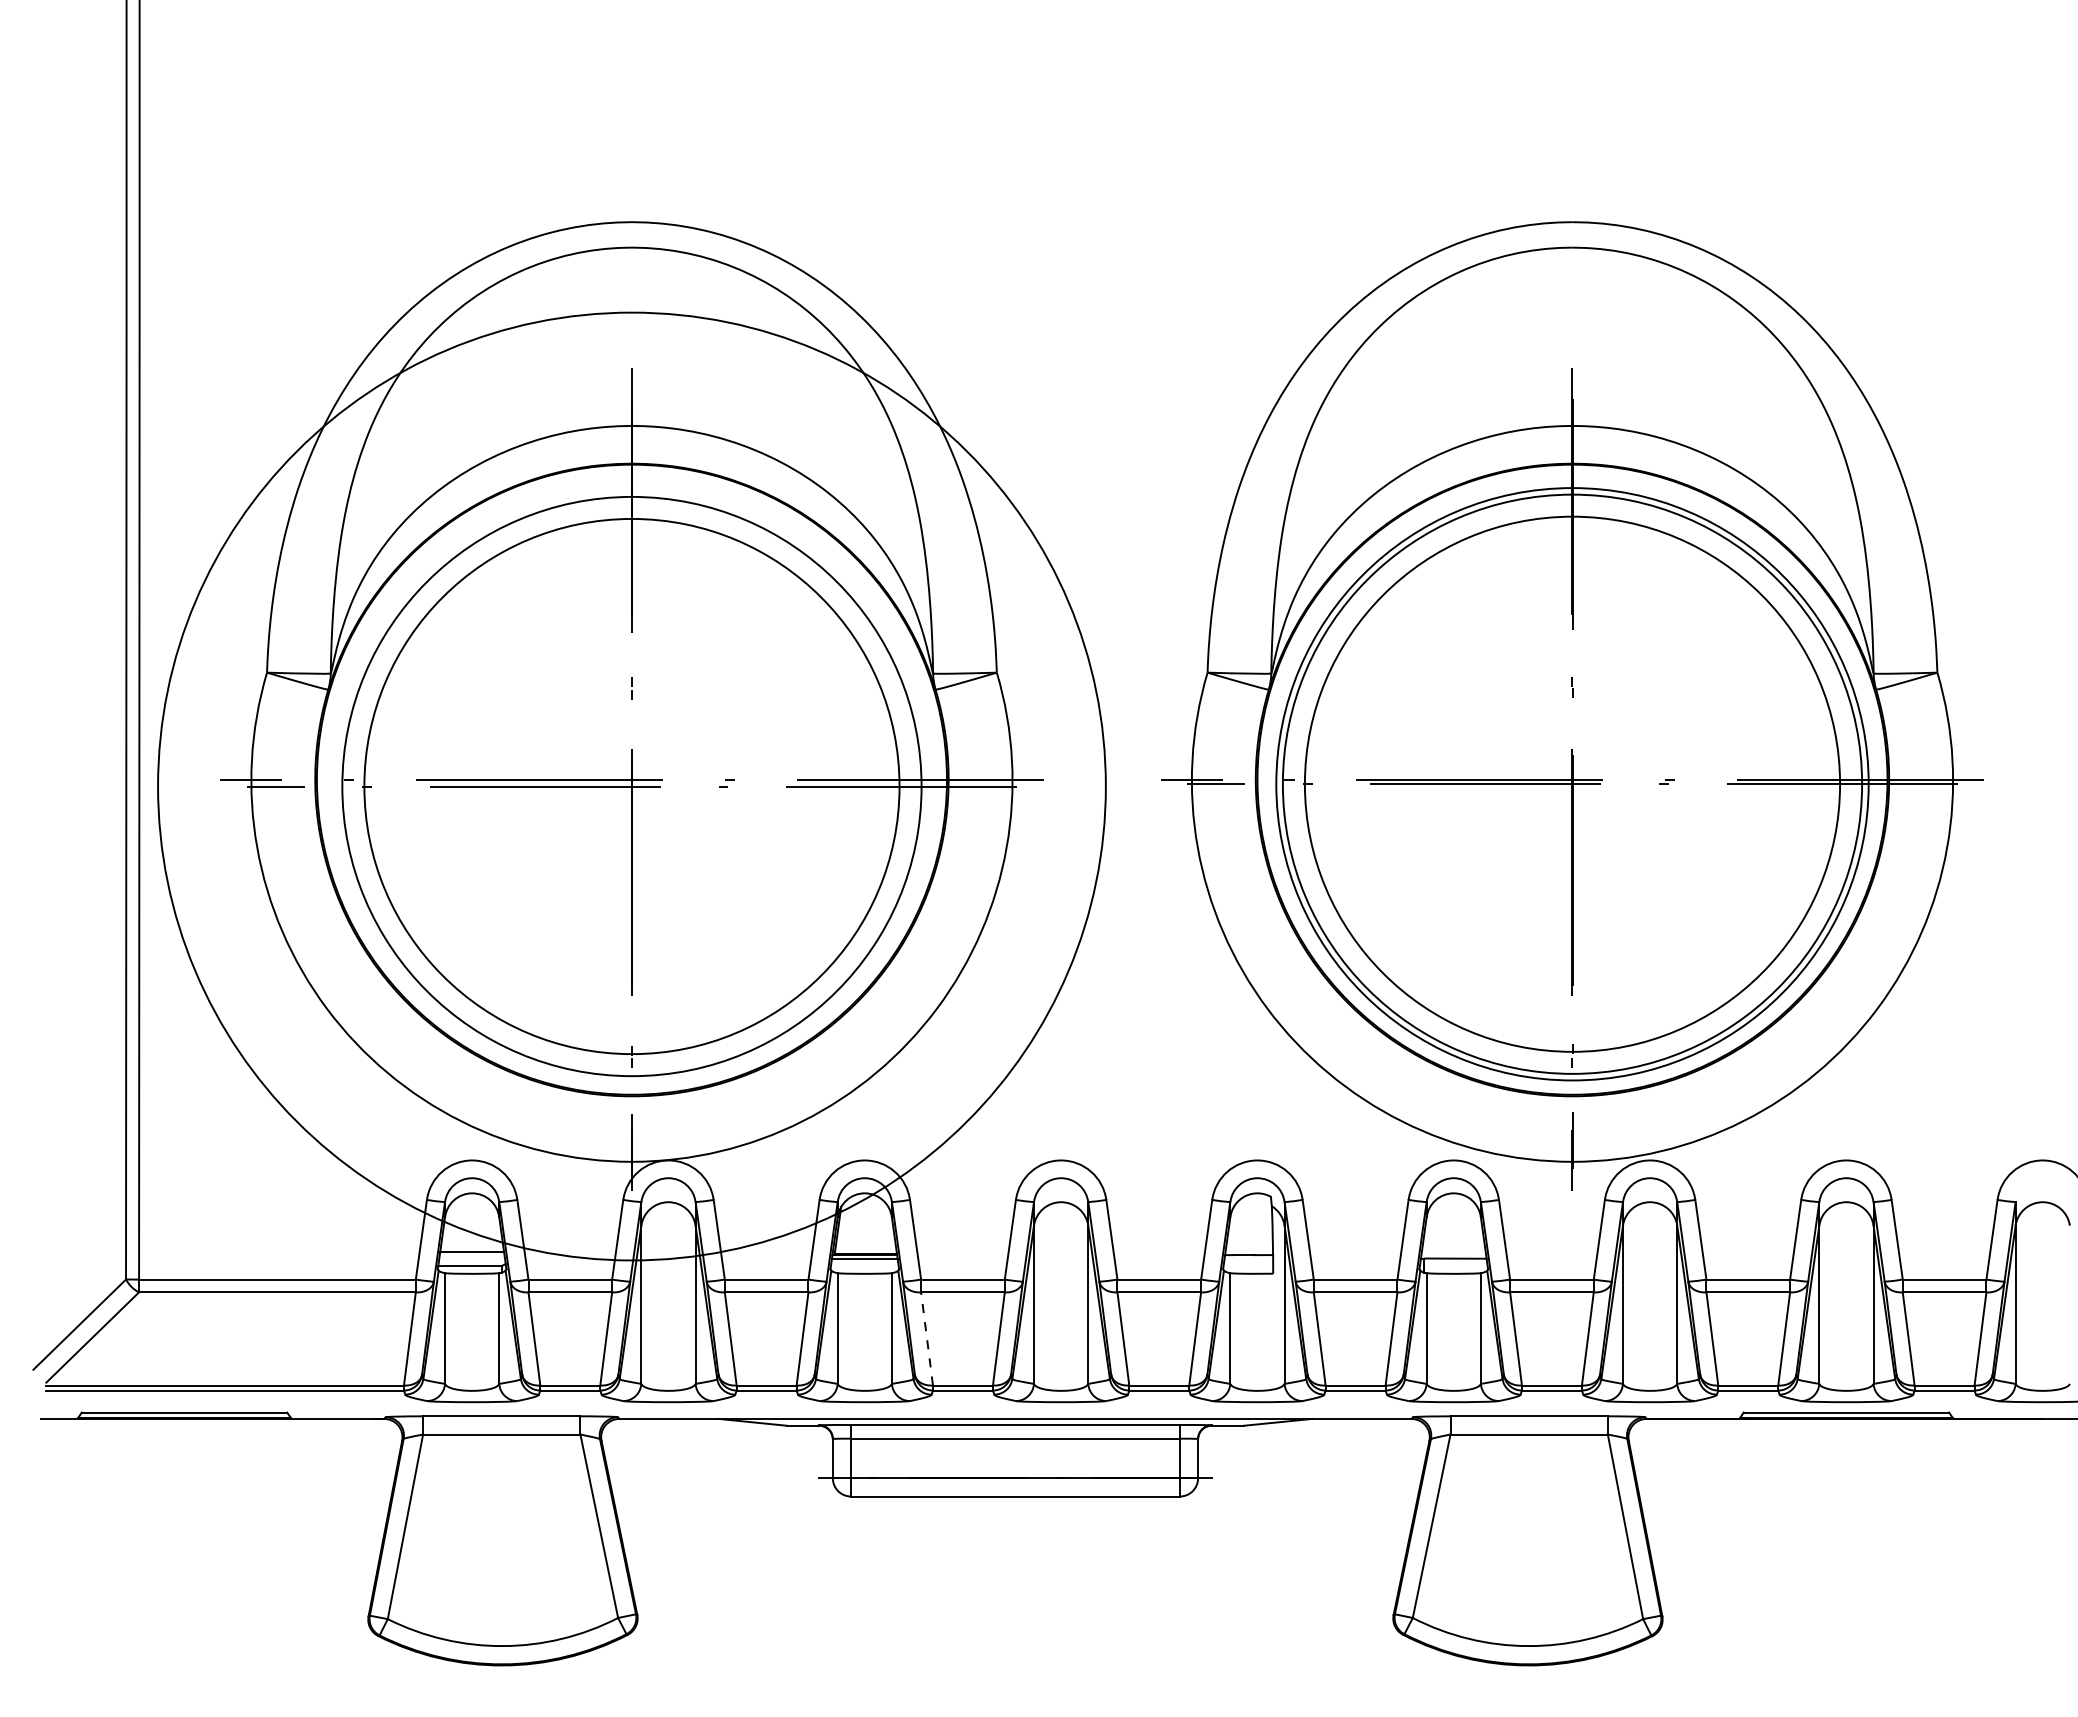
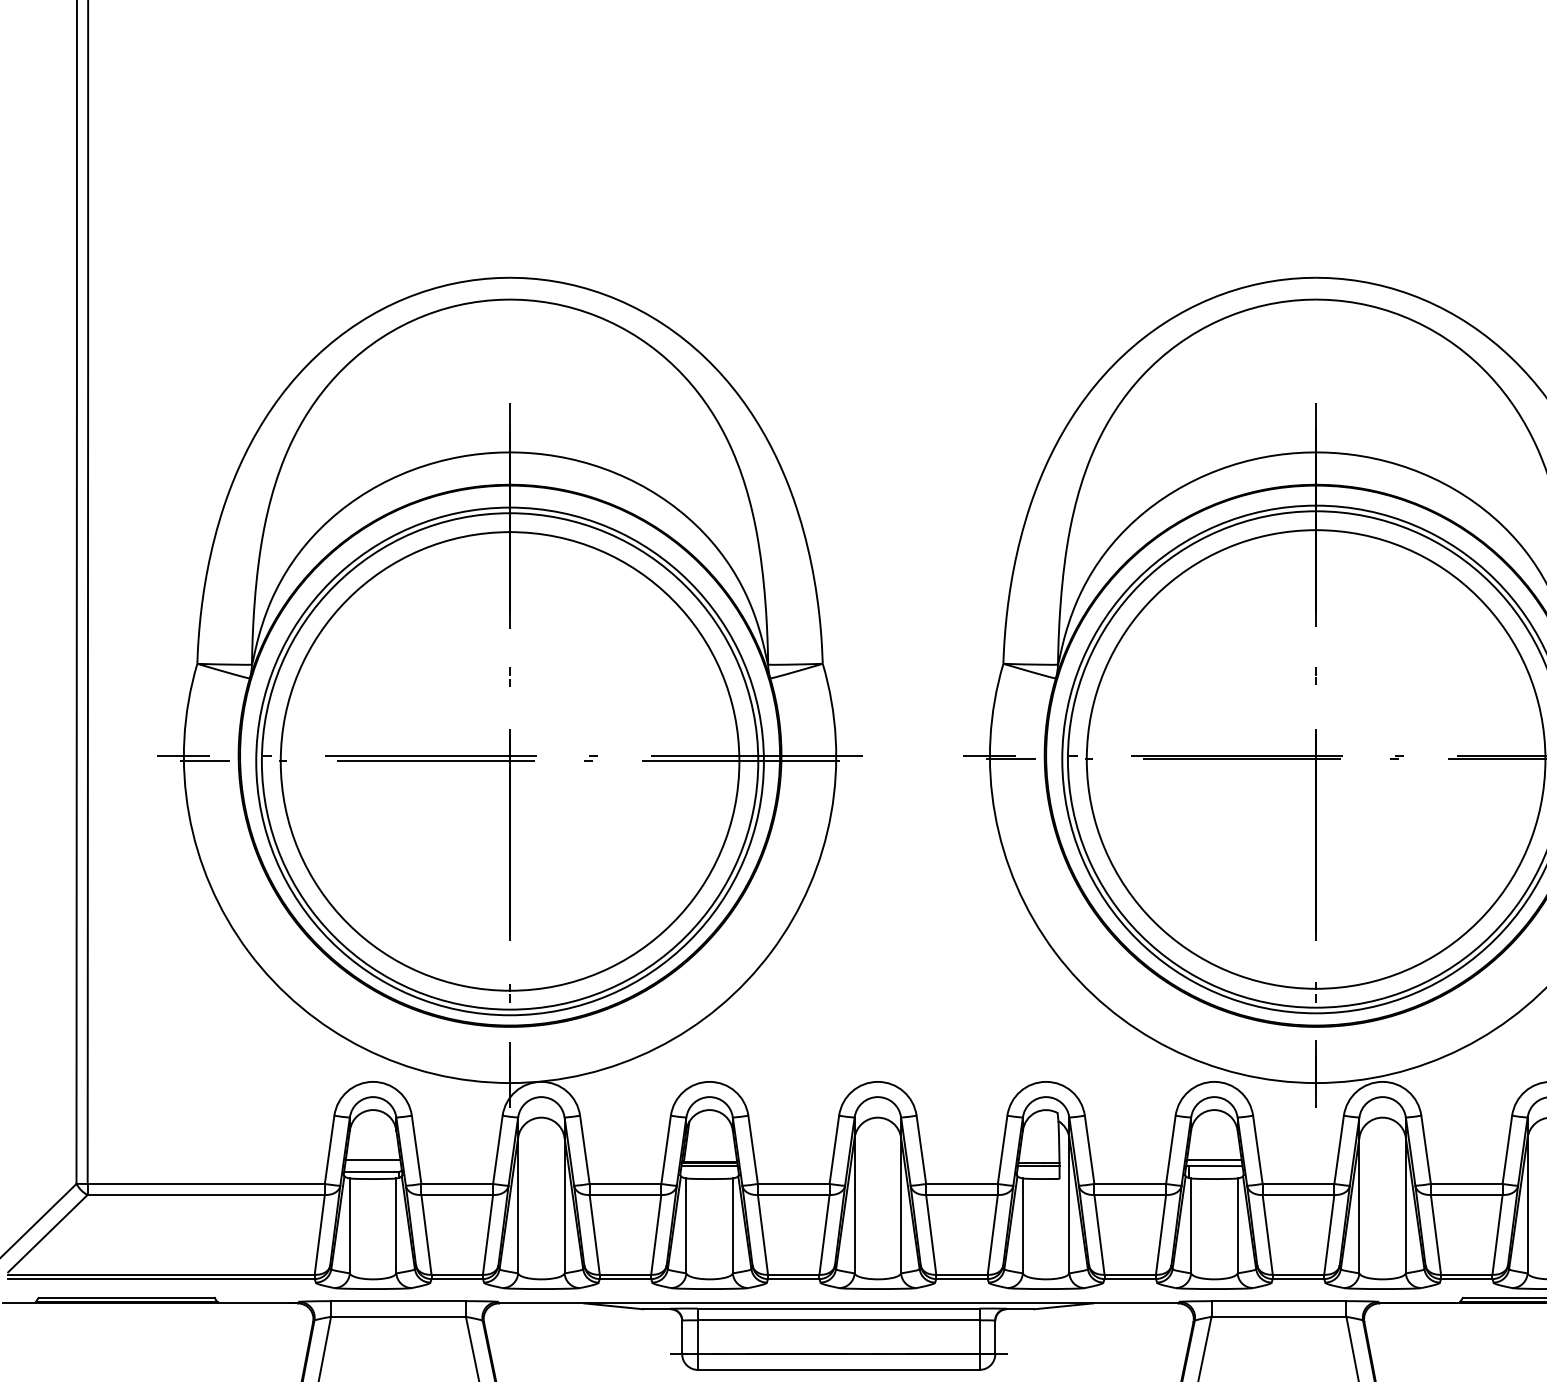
circle: (631, 786) -> (509, 761), size x0.62
line: (1453, 1251) -> (1214, 1159), added
line: (1248, 1258) -> (1038, 1165), added
line: (927, 1338) -> (763, 1234), dashed -> solid

